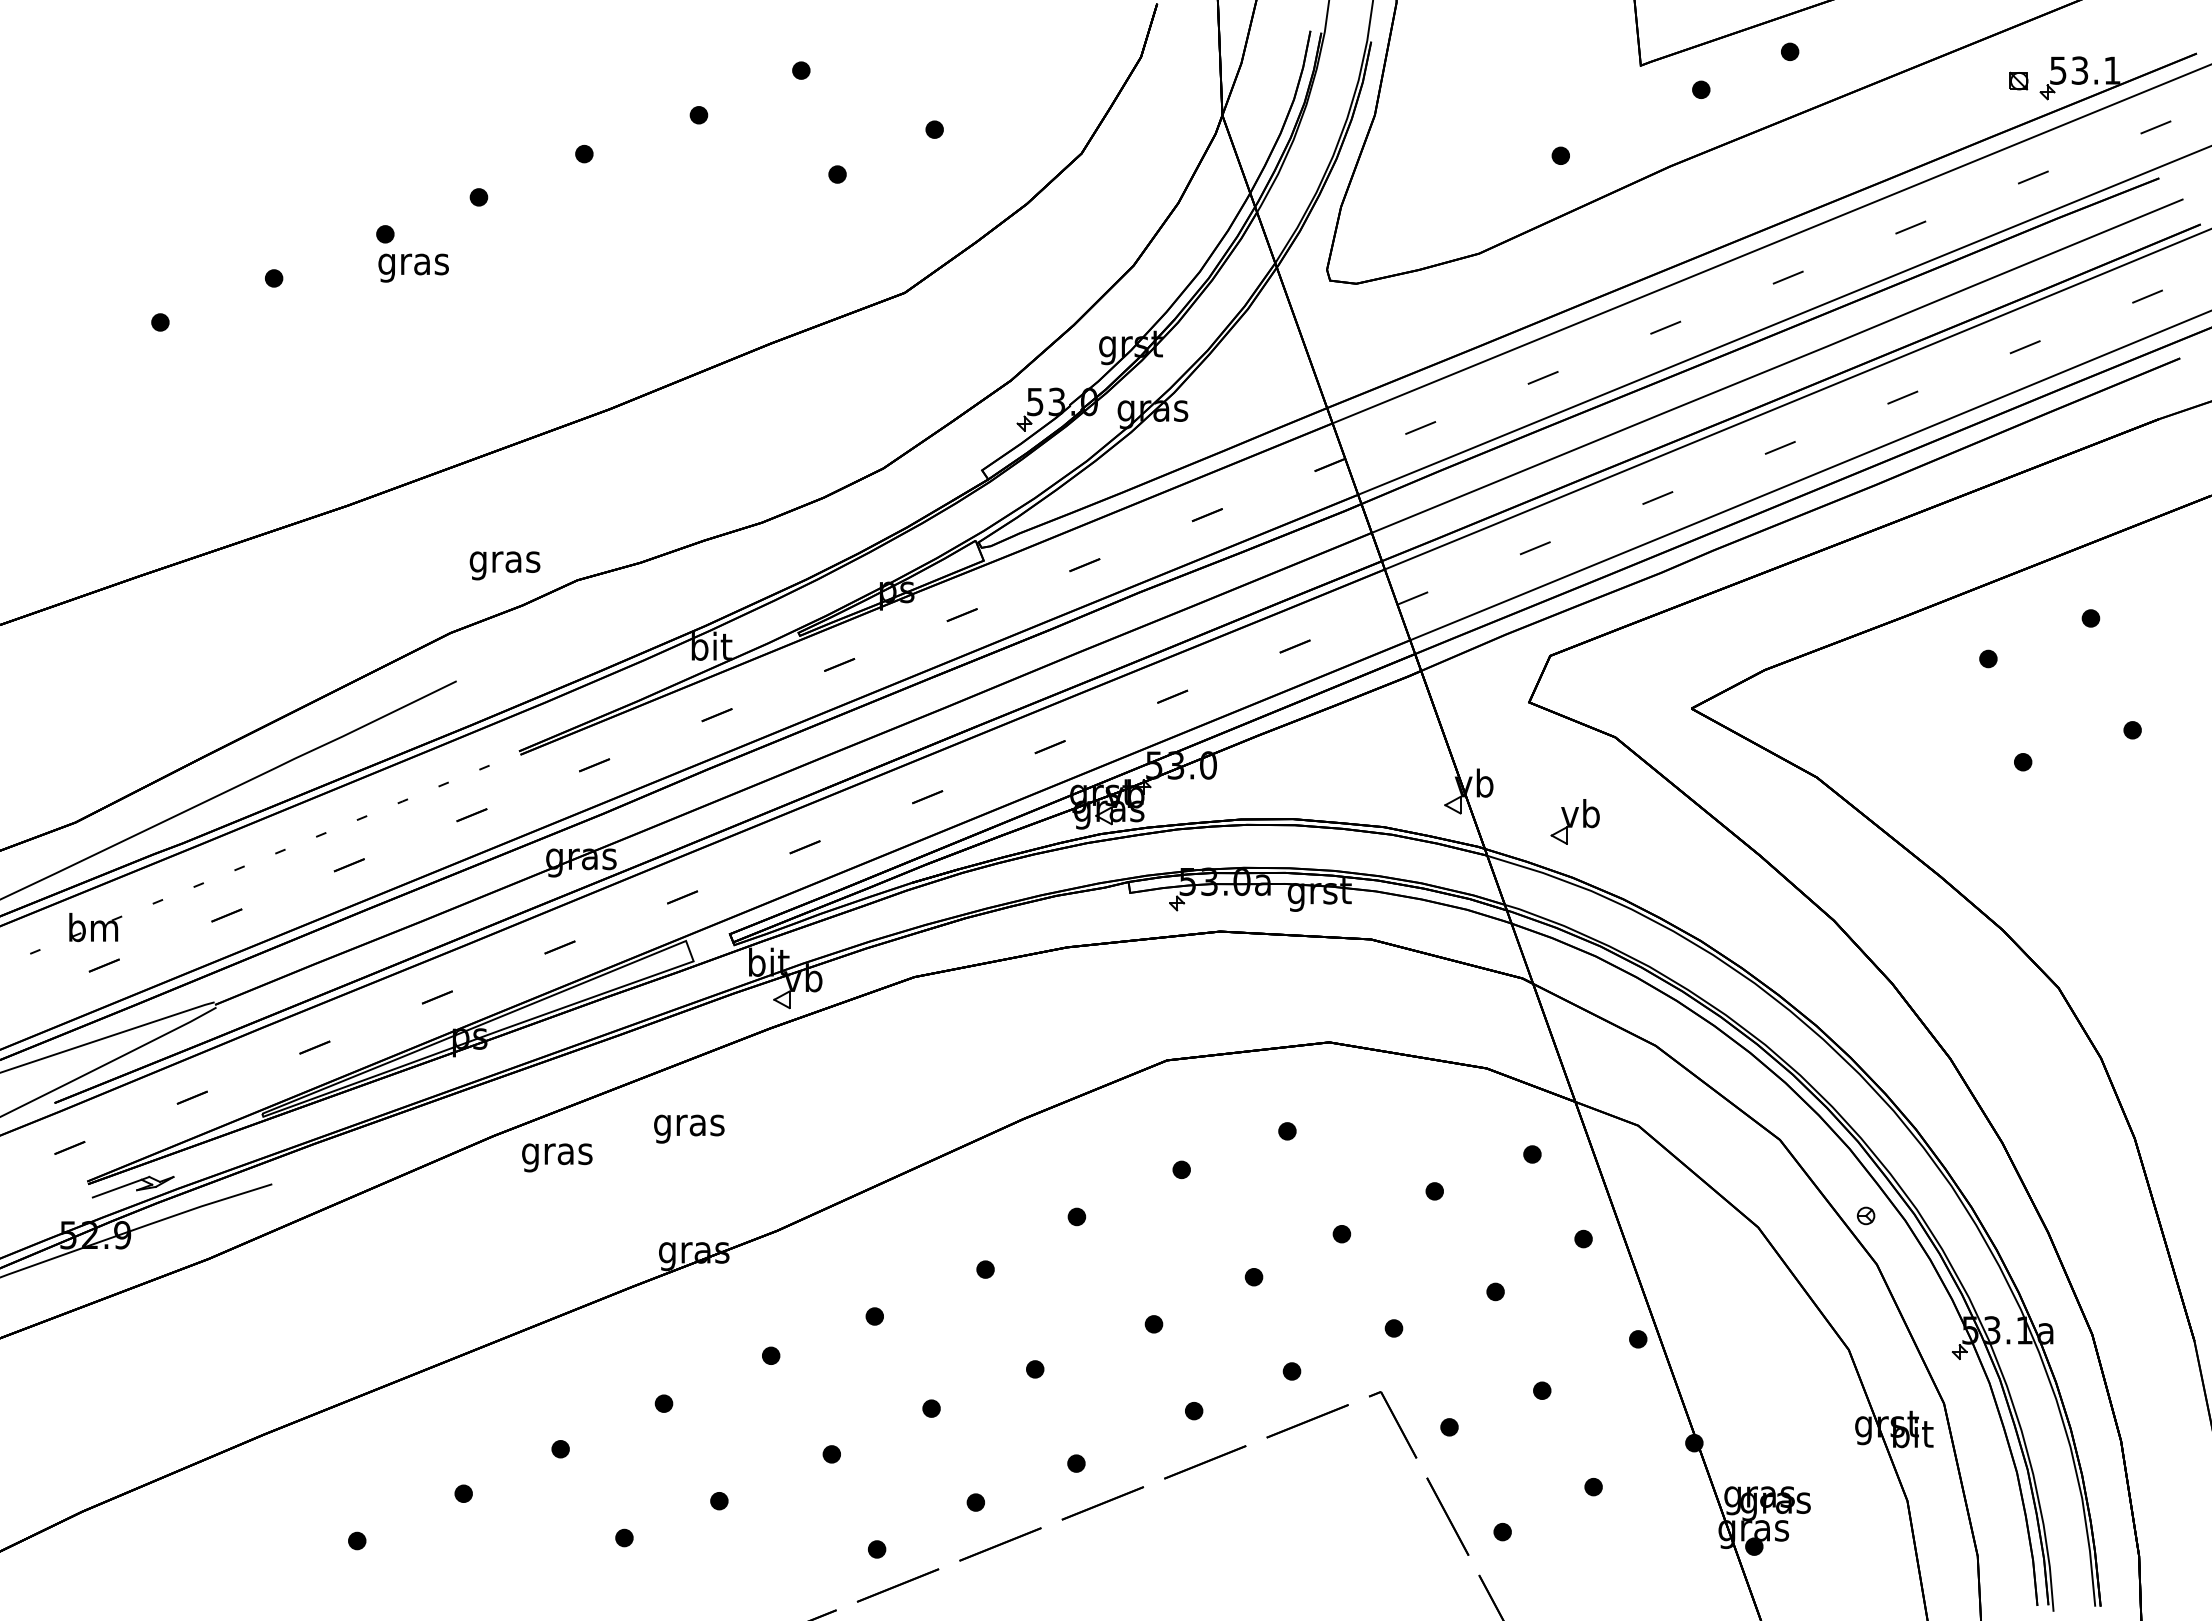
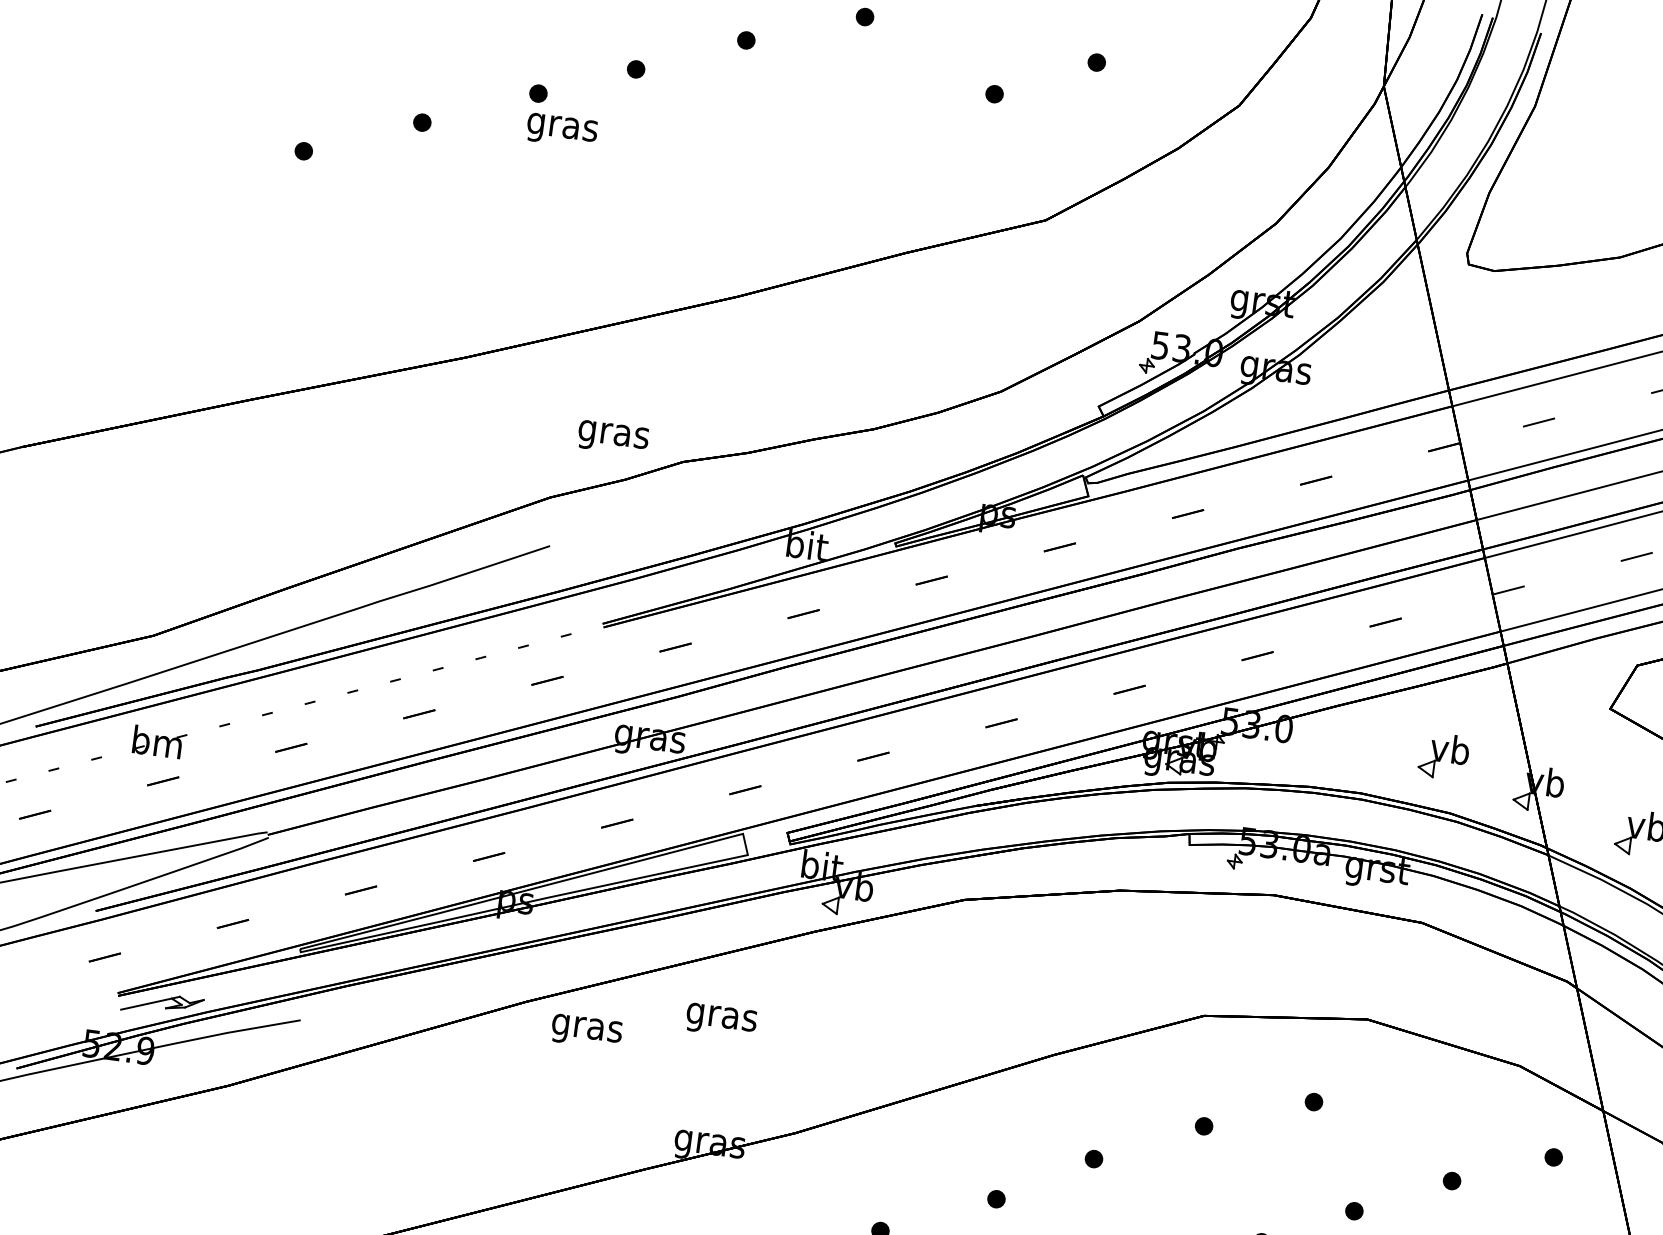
part: (1369, 771) -> (1442, 756), added

